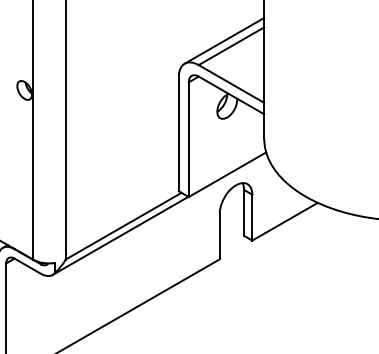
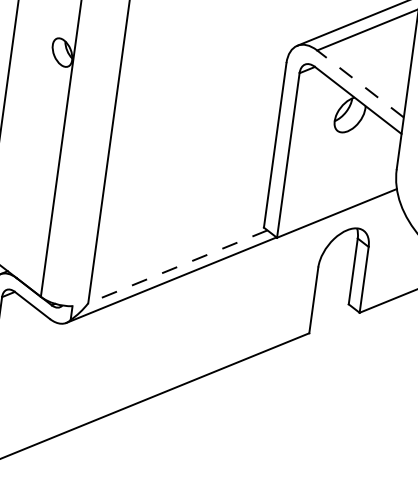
line: (231, 83) -> (360, 83), solid -> dashed
line: (123, 226) -> (177, 267), solid -> dashed

